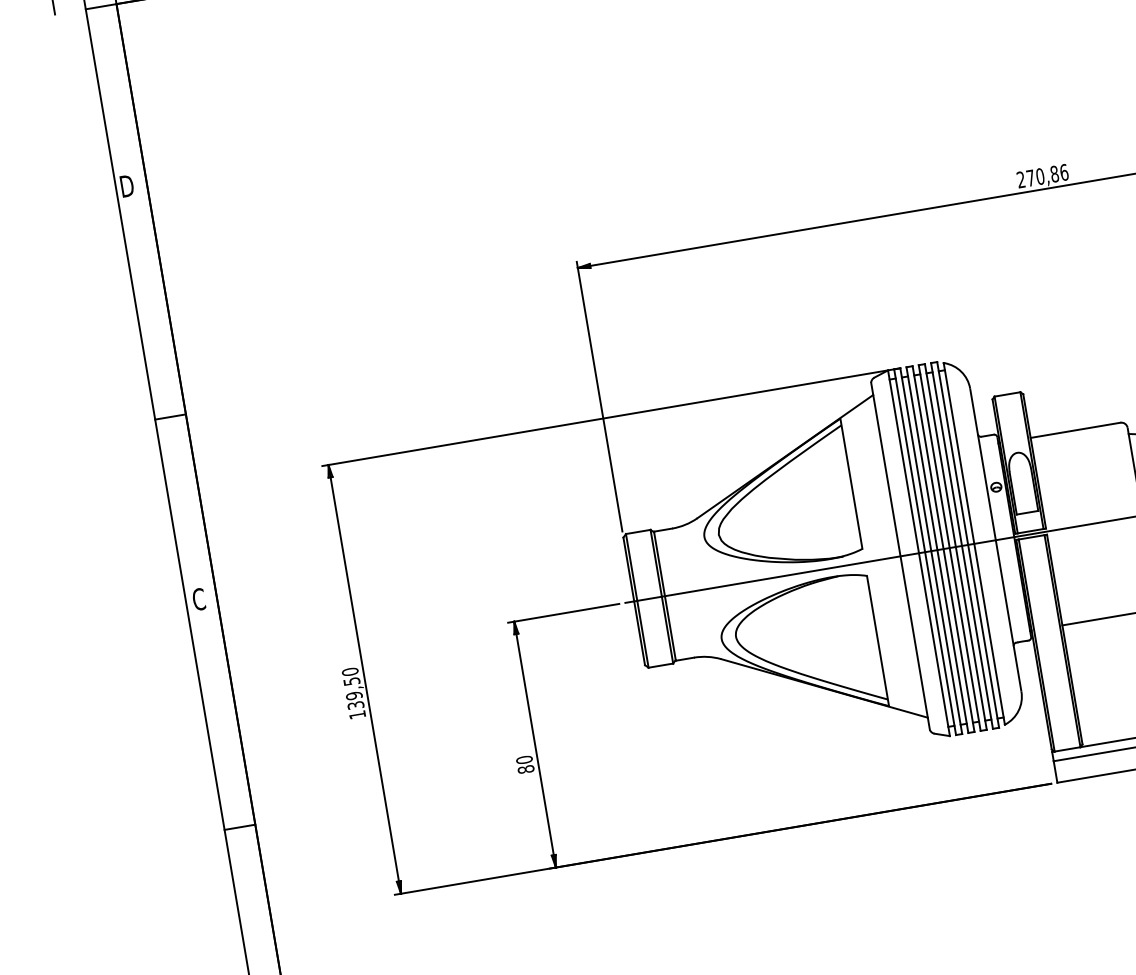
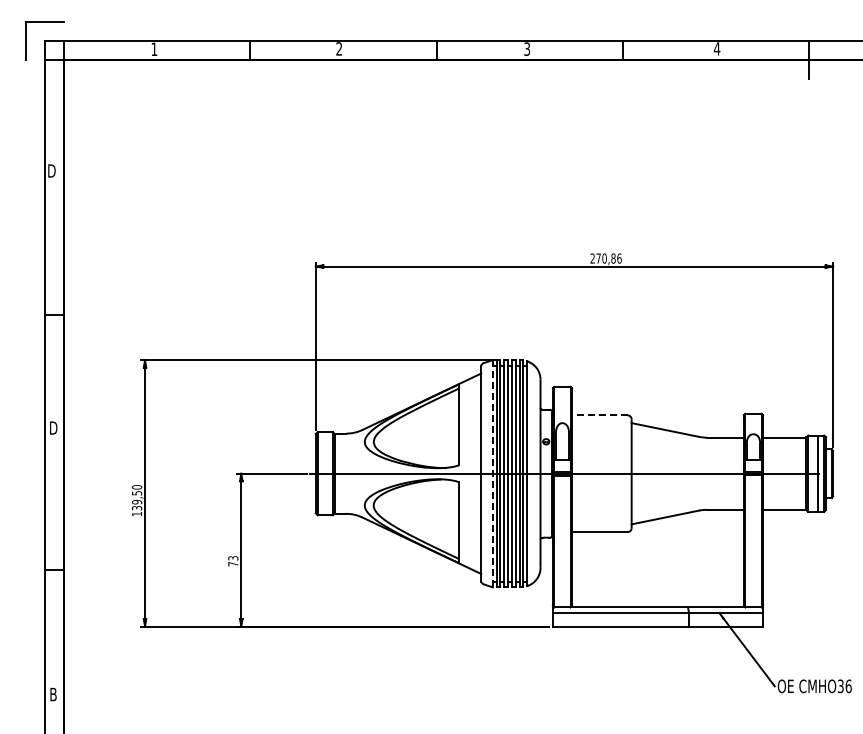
line: (1074, 430) -> (599, 415), solid -> dashed
line: (918, 552) -> (492, 473), solid -> dashed
text: (199, 598) -> (53, 427), C -> D
text: (525, 765) -> (233, 561), 80 -> 73

